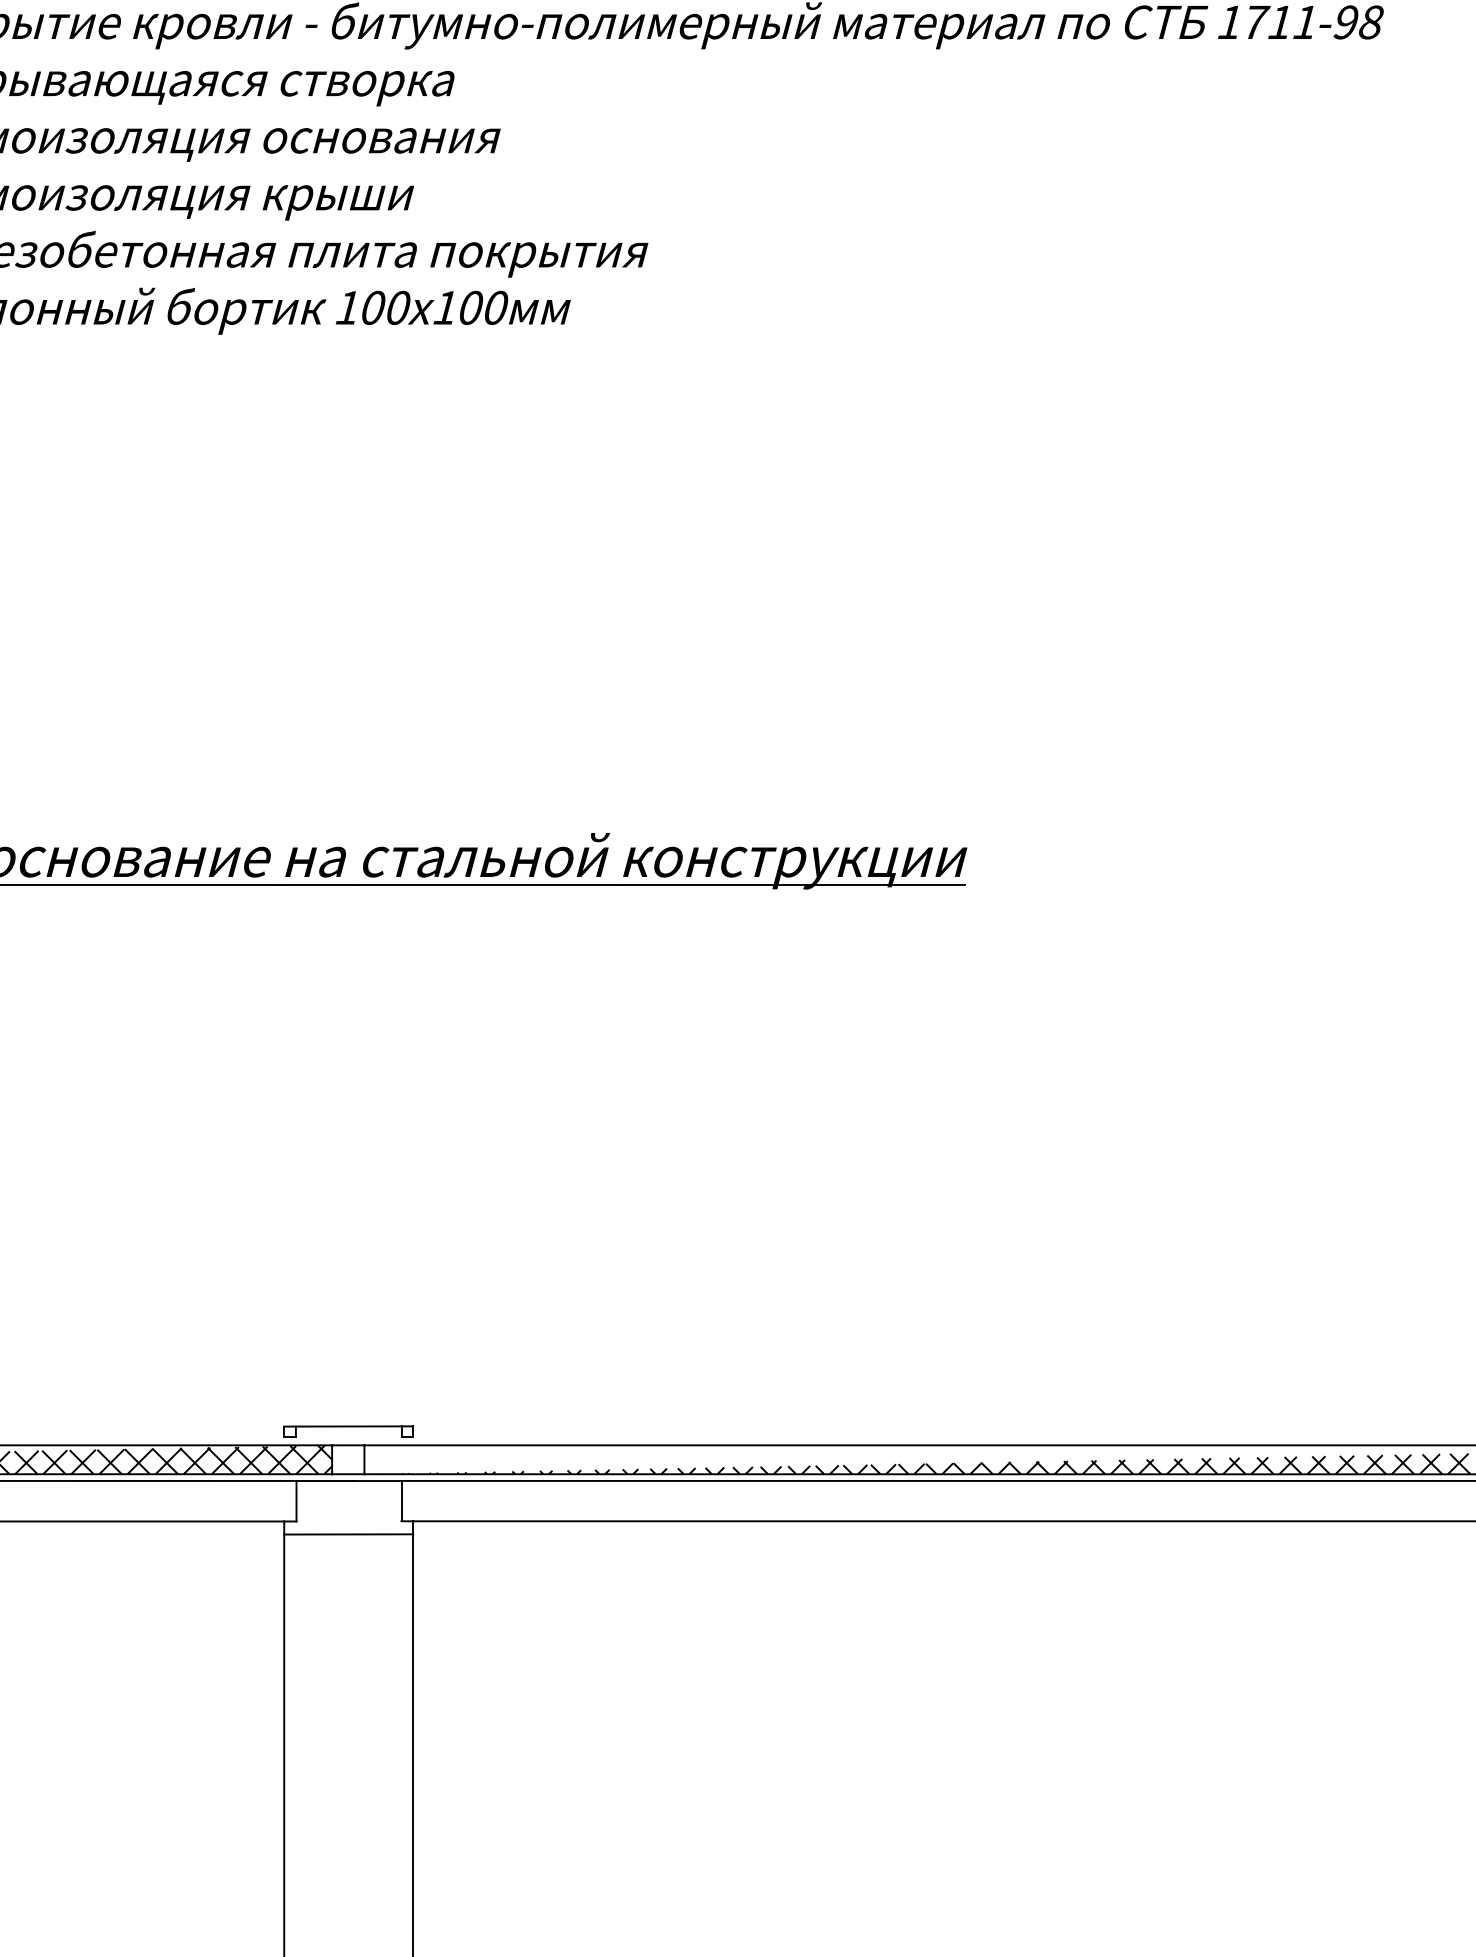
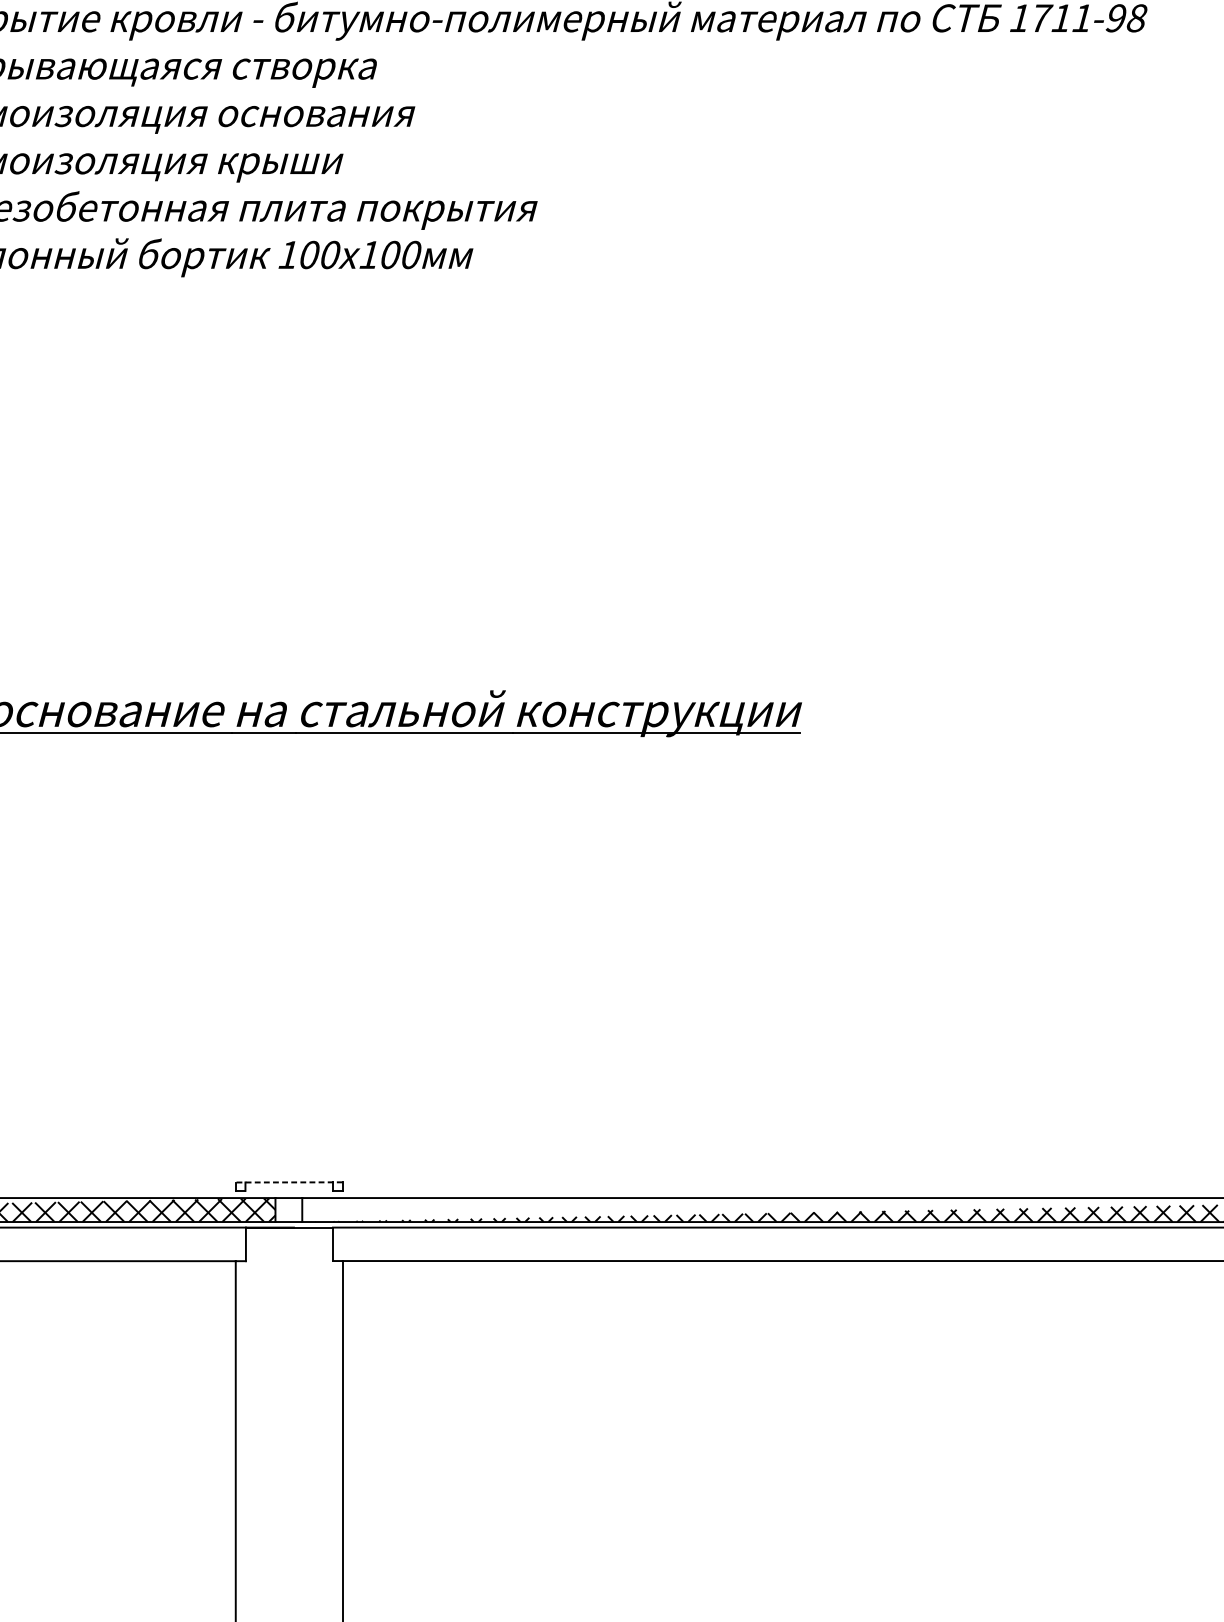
line: (348, 1426) -> (289, 1182), solid -> dashed
line: (348, 1534) -> (289, 1271), removed

